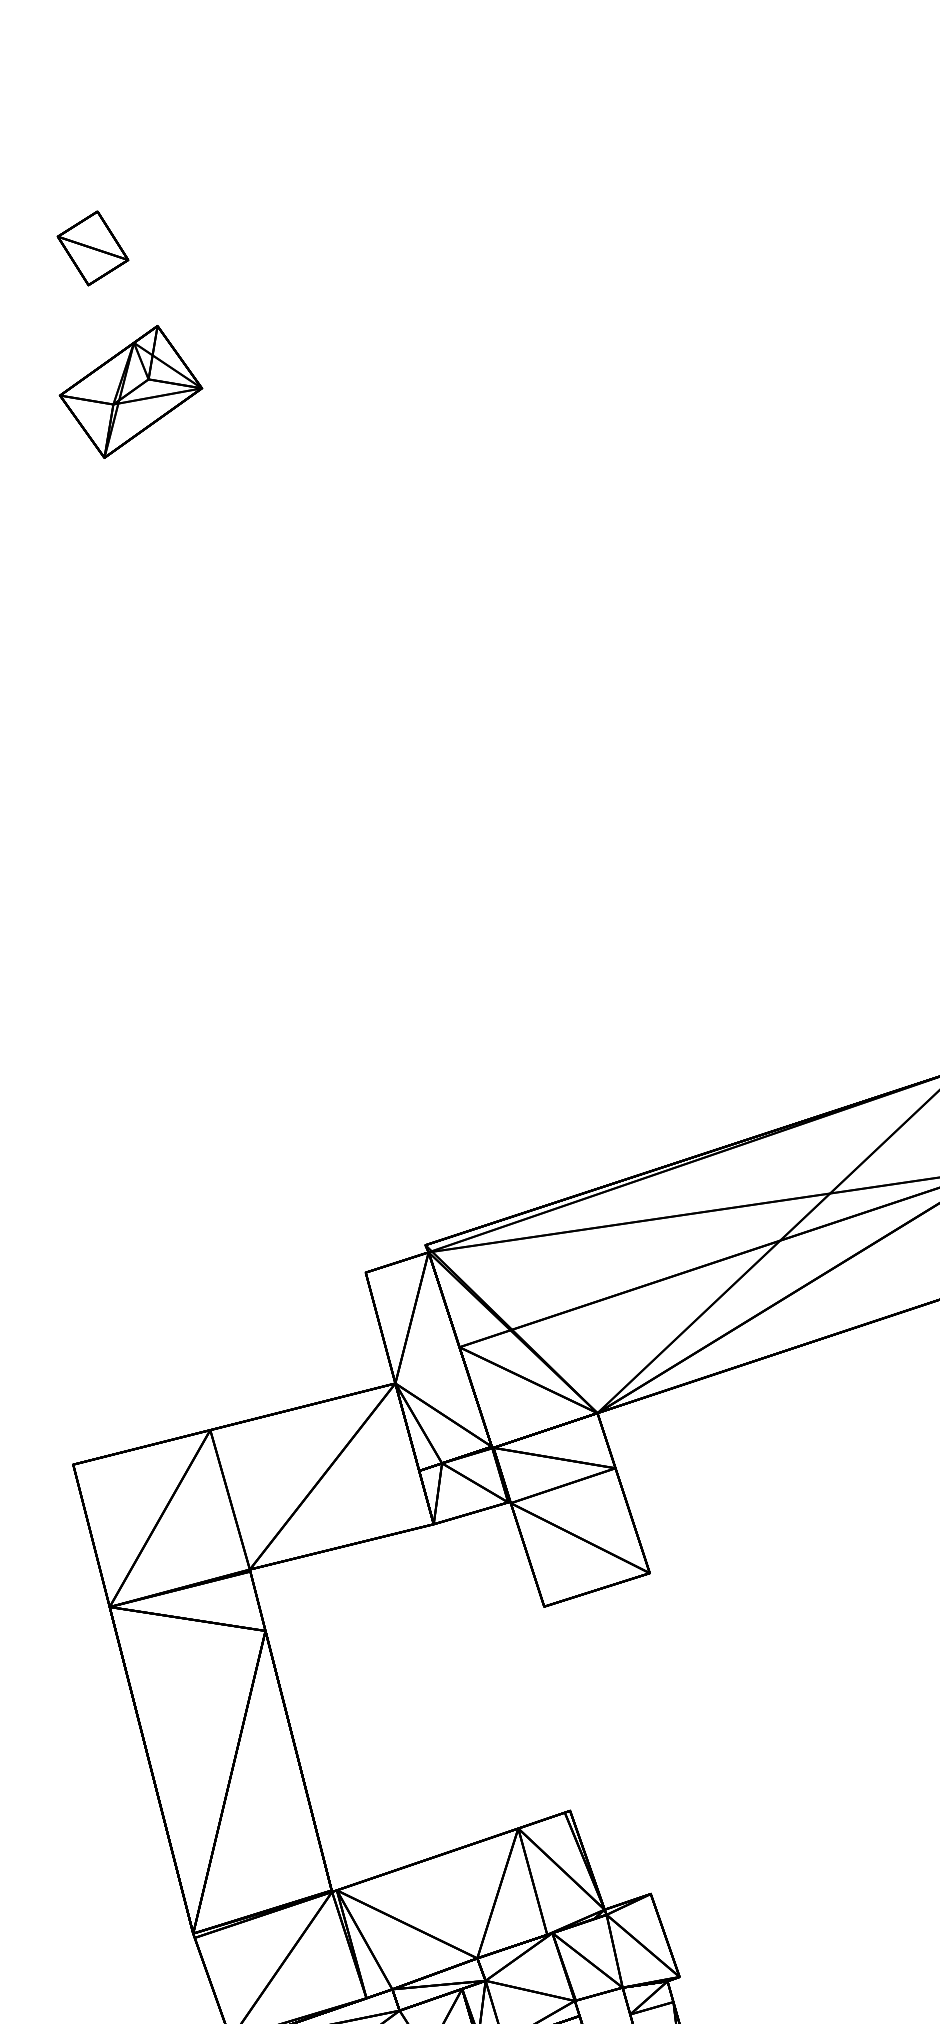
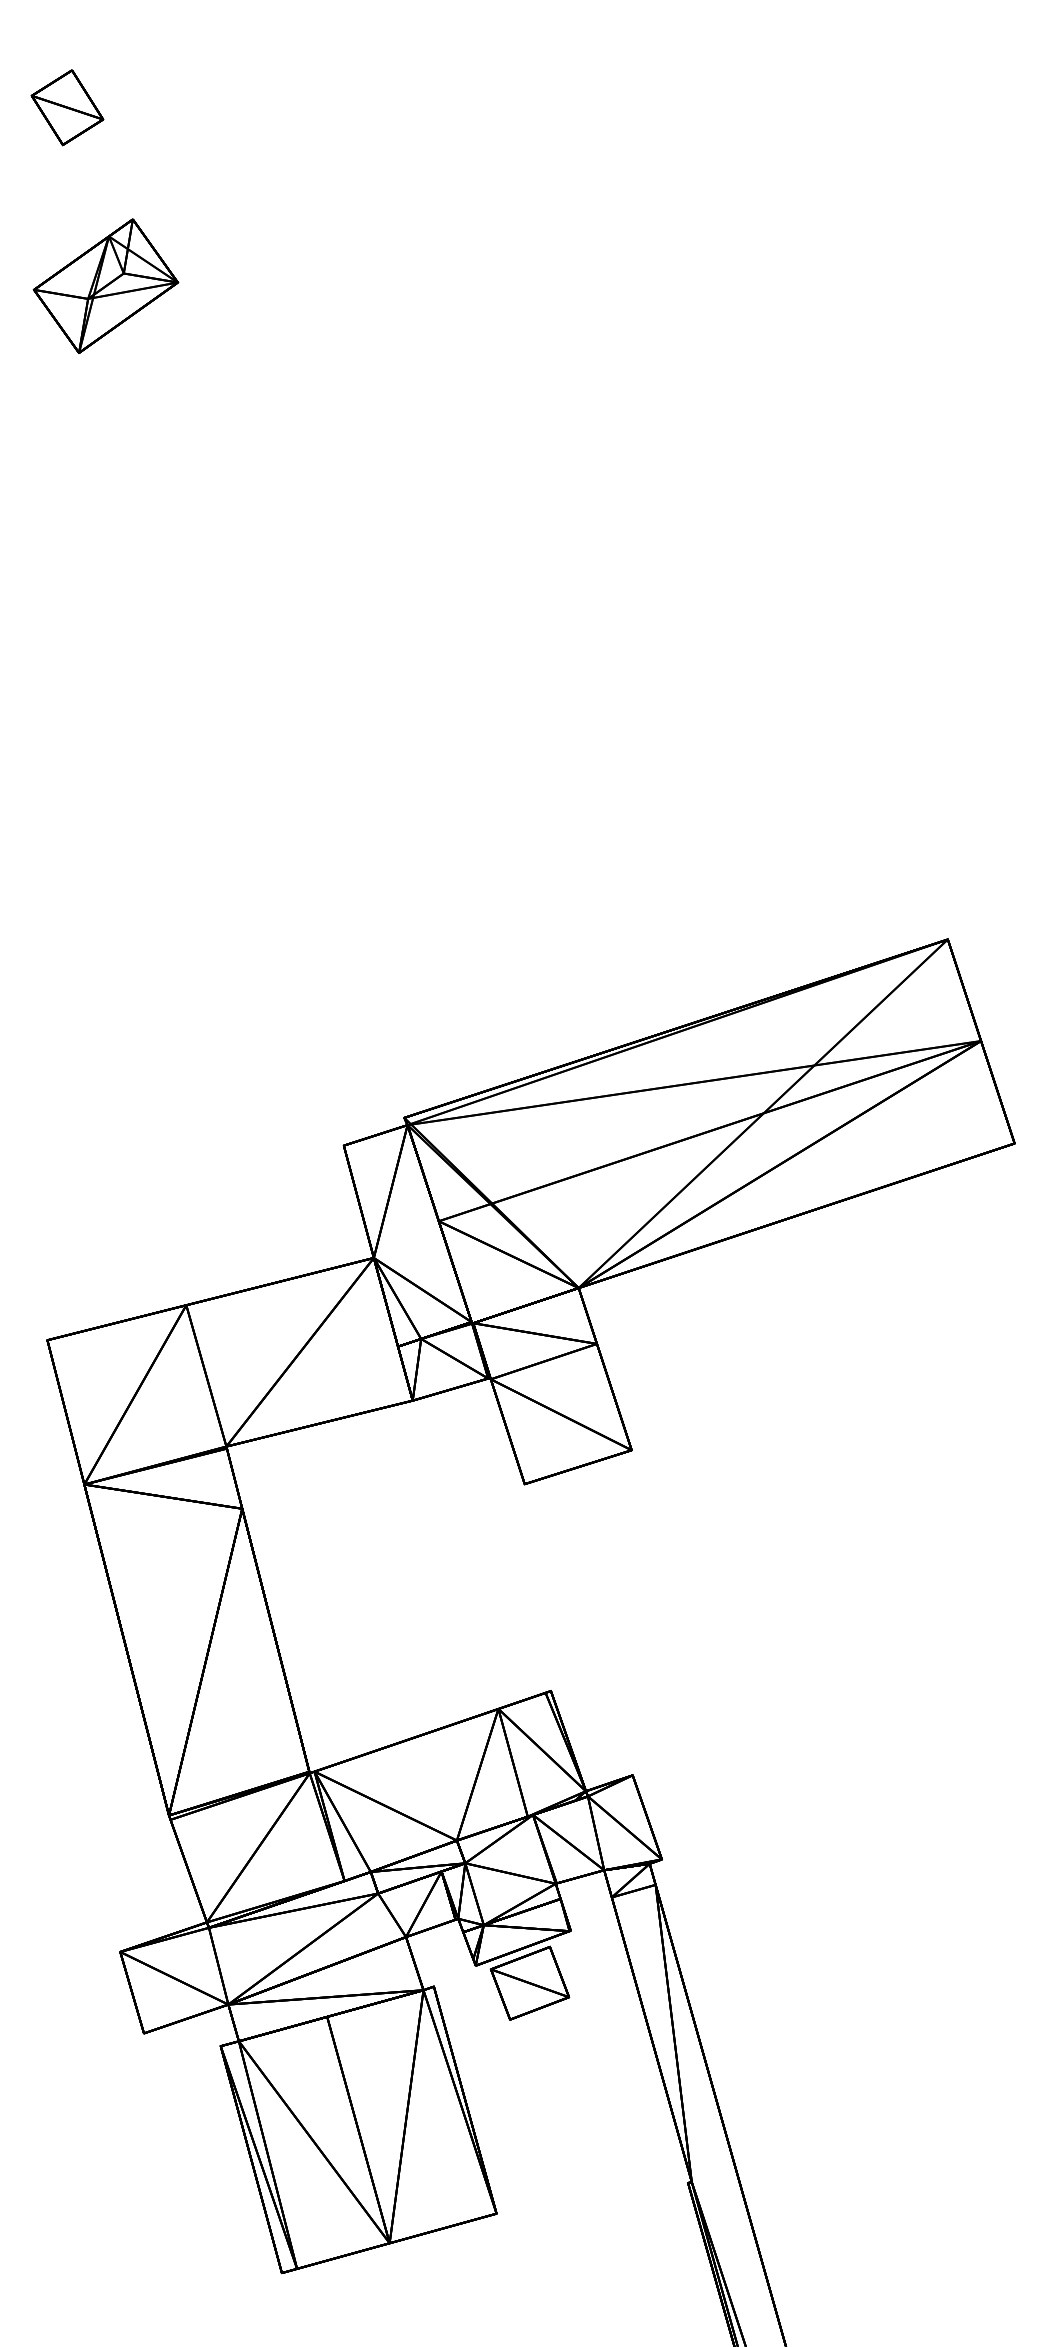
part: (130, 391) -> (105, 285), moved

